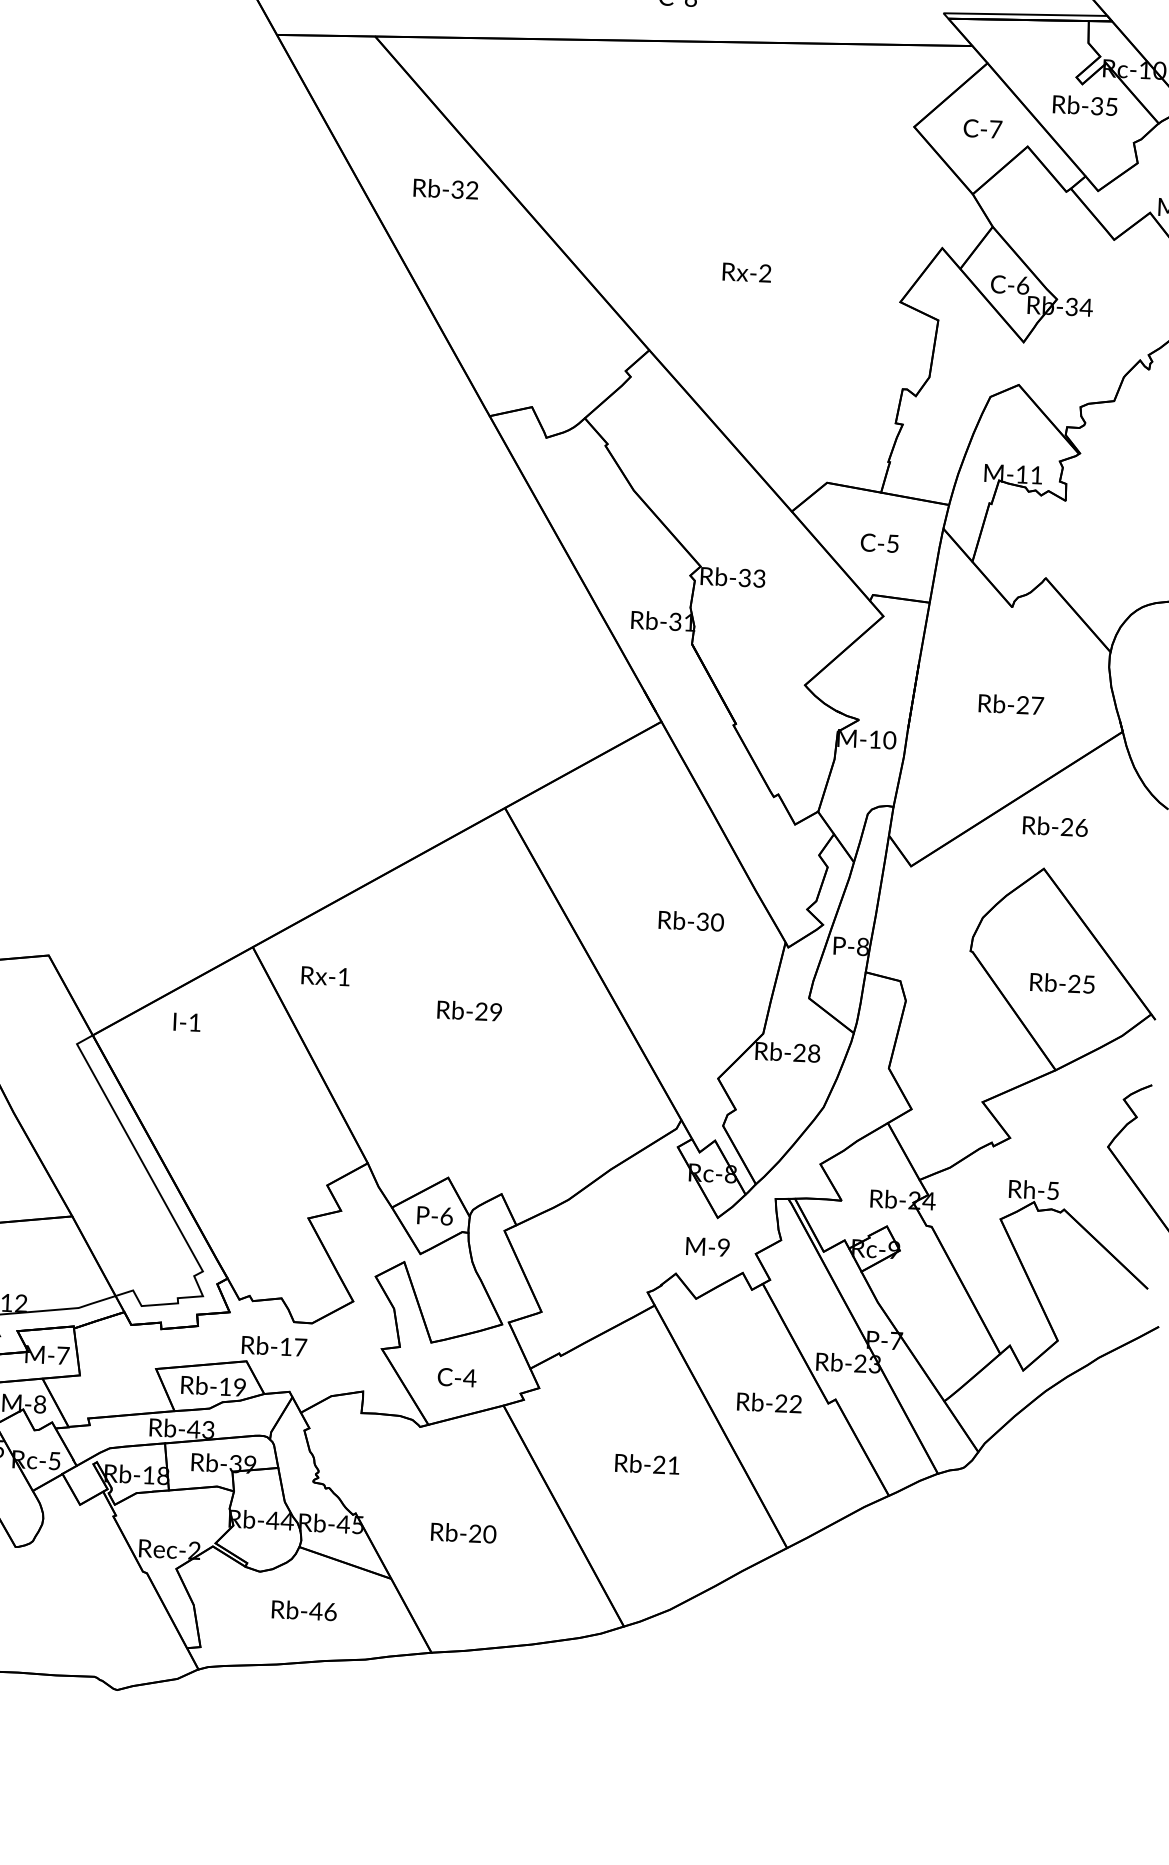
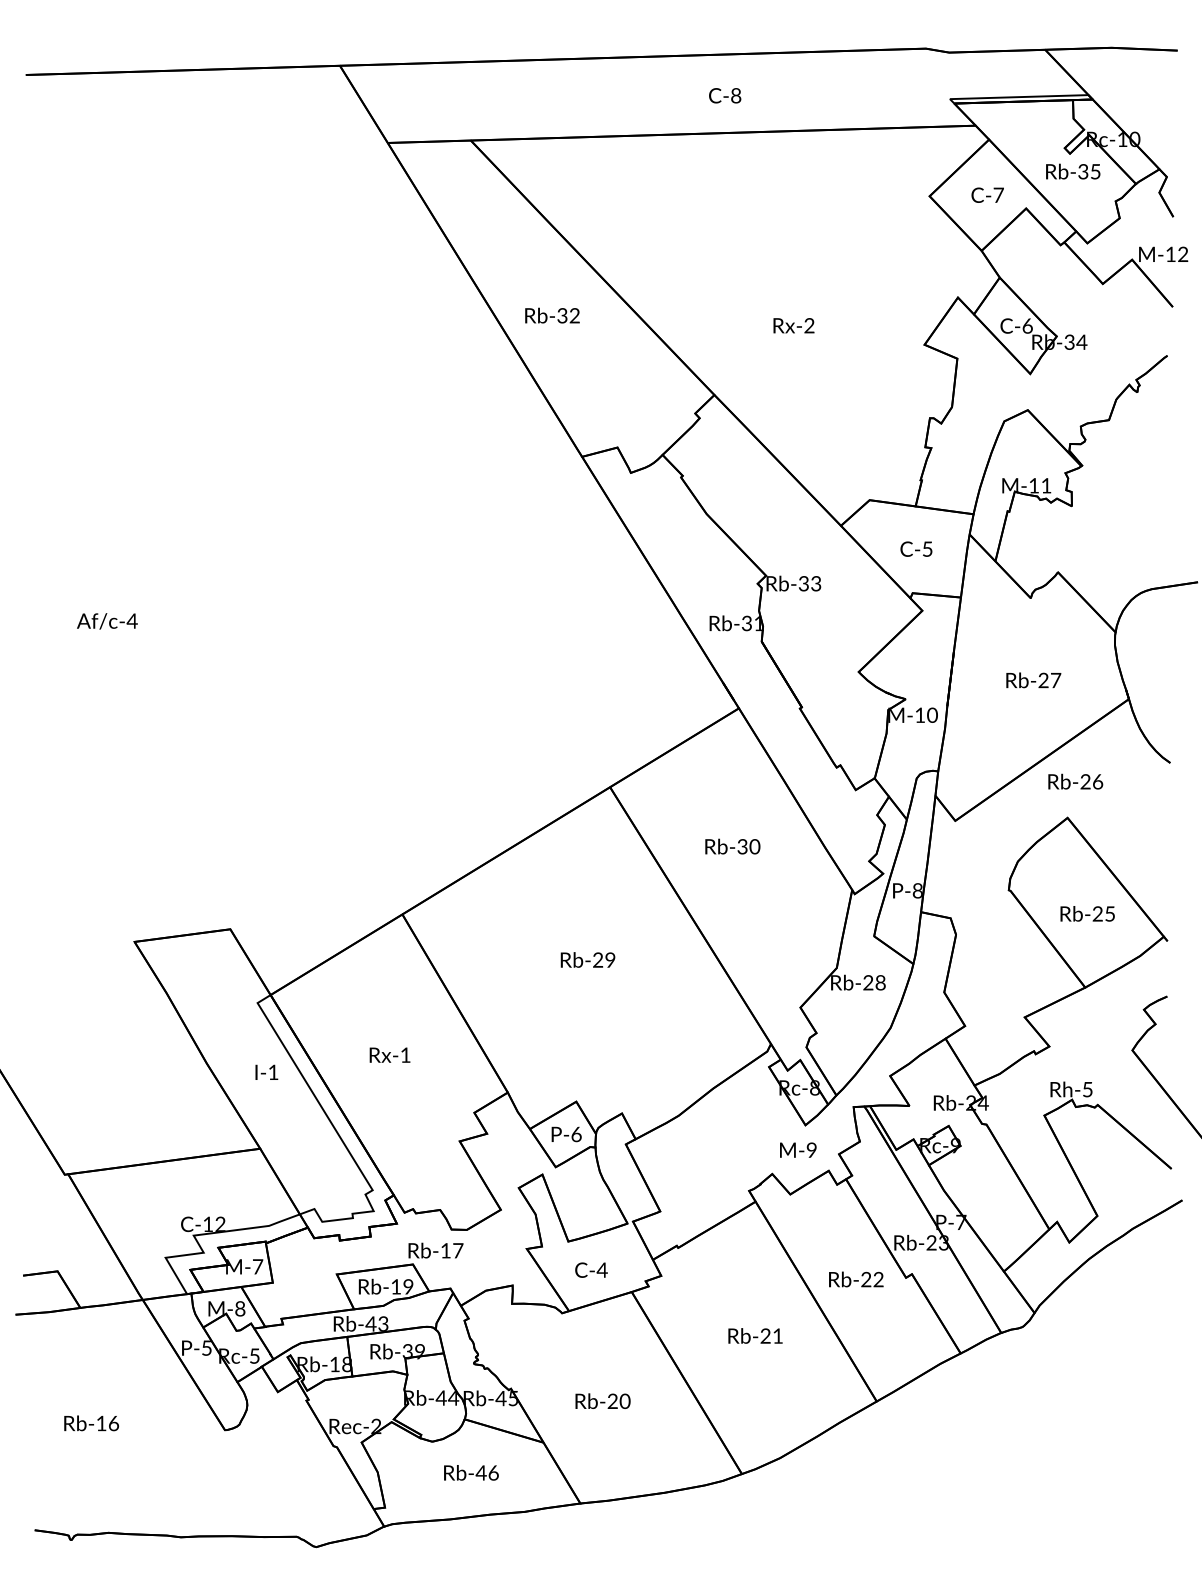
text: (446, 188) -> (552, 315), moved
text: (690, 920) -> (732, 846), moved
text: (325, 975) -> (389, 1054), moved
text: (186, 1021) -> (266, 1071), moved

